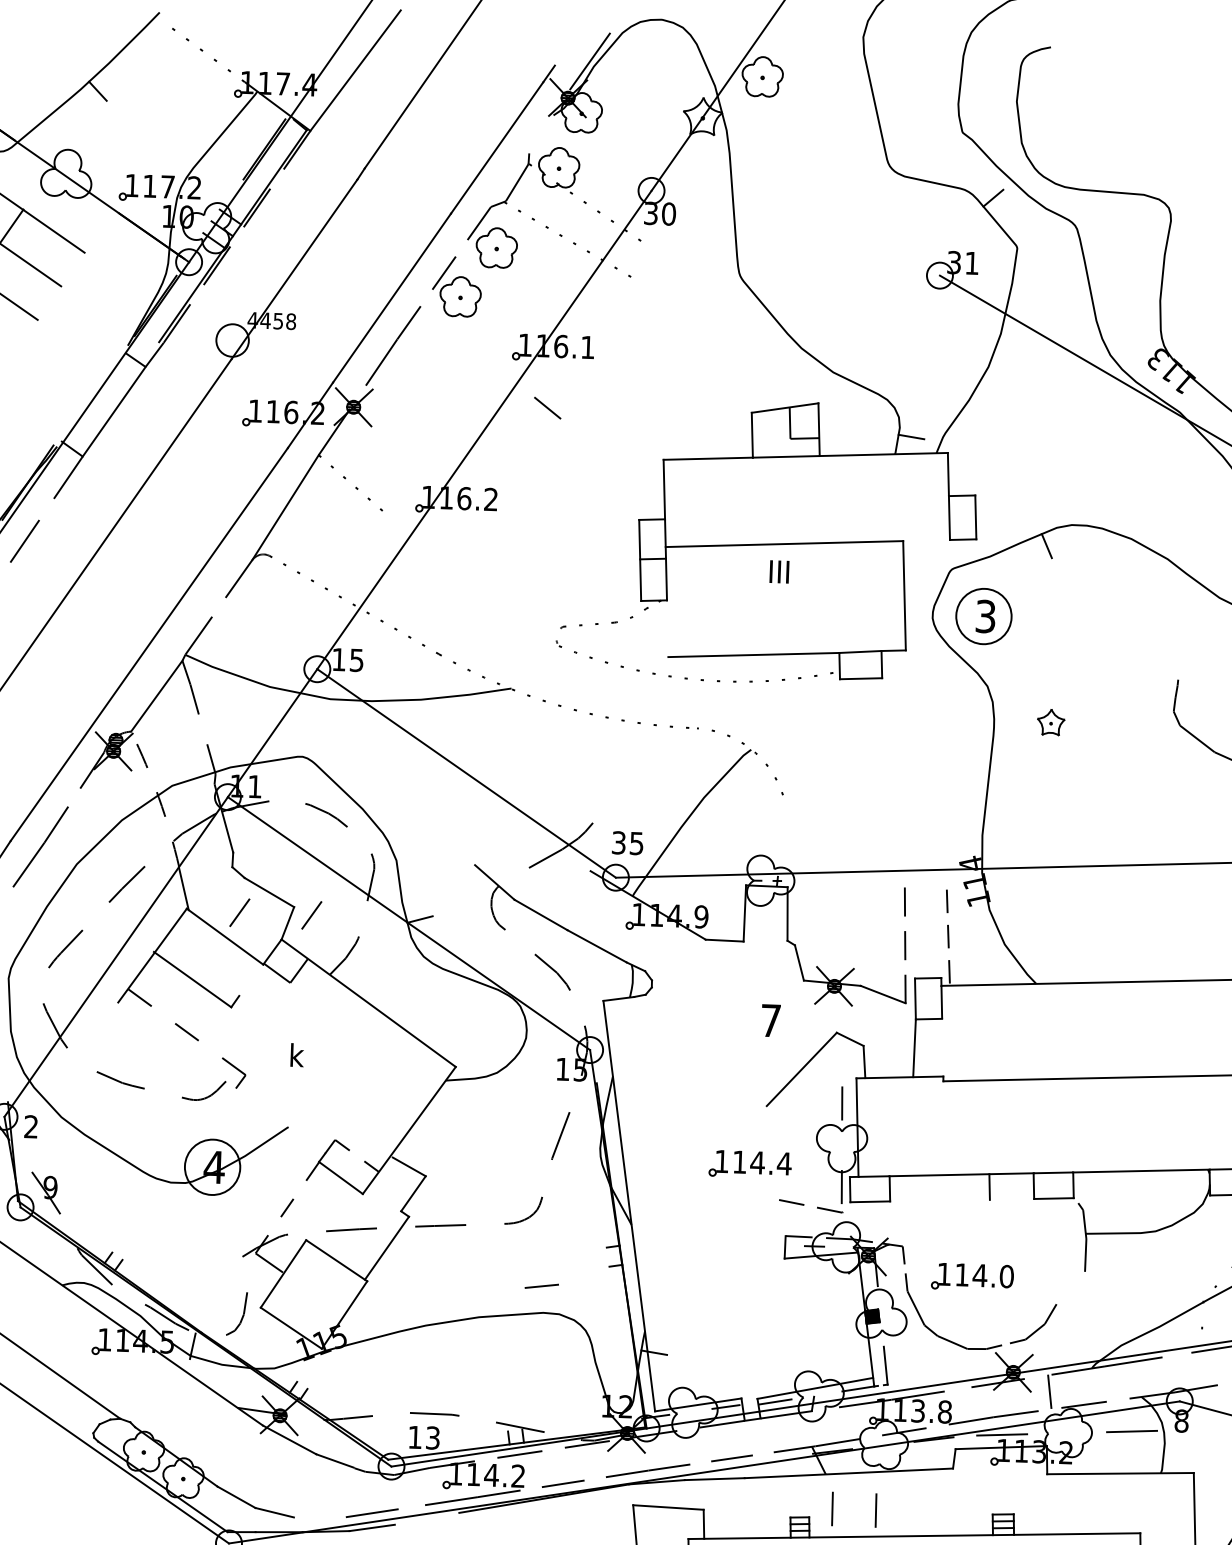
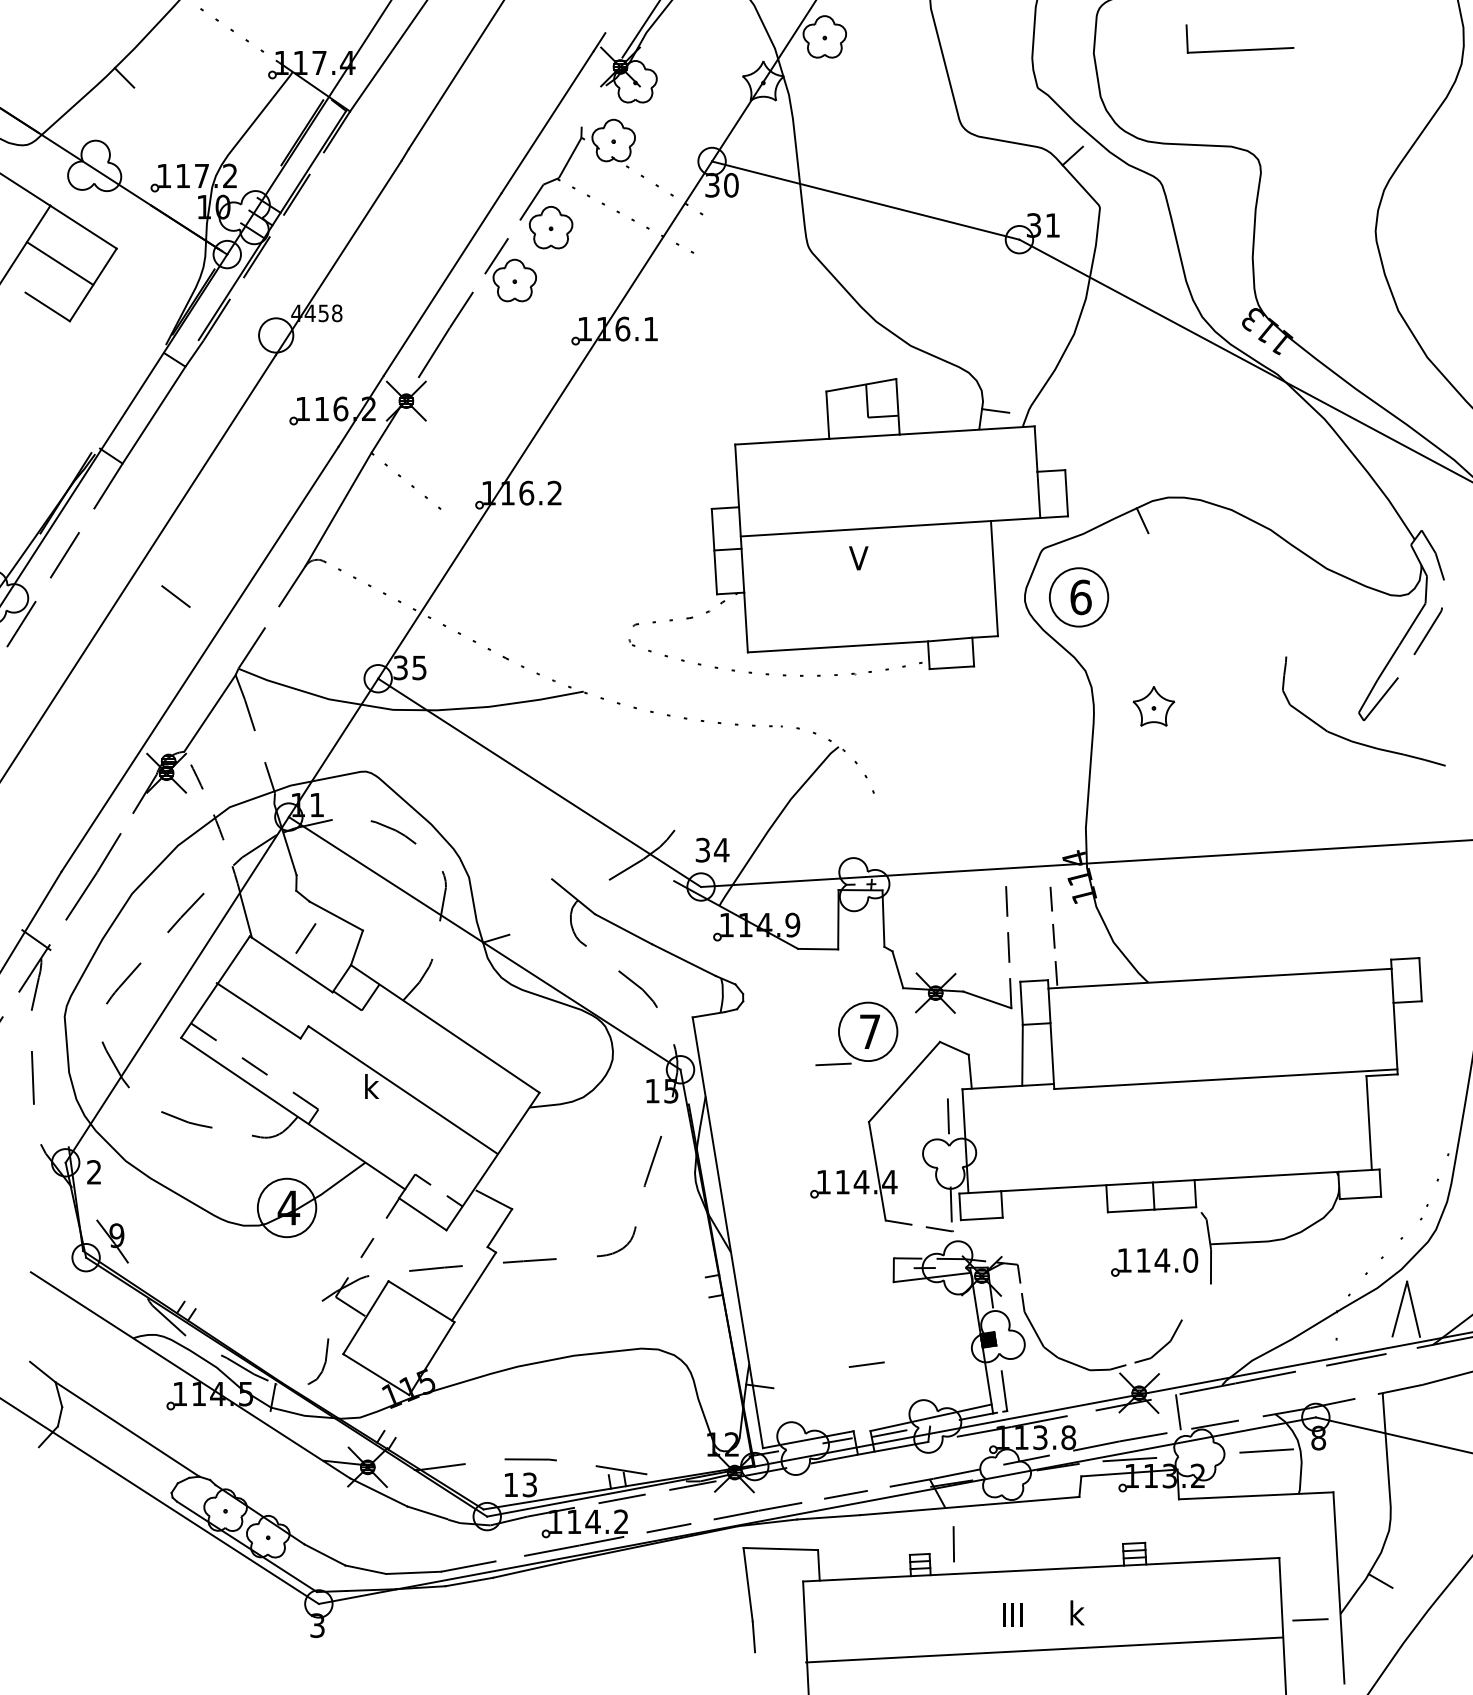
part: (1154, 103) -> (1239, 49), added
line: (795, 233) -> (865, 200), added
line: (60, 285) -> (92, 284), added
line: (547, 408) -> (175, 596), moved
line: (926, 540) -> (1015, 519), added
text: (778, 572) -> (860, 558), III -> V
text: (985, 616) -> (1080, 597), 3 -> 6
line: (667, 628) -> (745, 622), added
text: (338, 659) -> (400, 667), 15 -> 35
part: (1050, 722) -> (1153, 706), size x1.43
text: (636, 843) -> (721, 850), 35 -> 34
line: (311, 915) -> (381, 938), removed
part: (758, 1021) -> (856, 1033), added
line: (942, 1047) -> (1051, 1053), added
line: (326, 1059) -> (402, 1089), added
line: (222, 1078) -> (293, 1113), added
line: (773, 1152) -> (877, 1170), added
line: (1011, 1199) -> (1130, 1210), added
part: (972, 1277) -> (1154, 1262), moved
line: (541, 1286) -> (866, 1364), moved
line: (875, 1510) -> (999, 1544), removed
line: (319, 1516) -> (413, 1572), added
line: (426, 1518) -> (526, 1569), added

